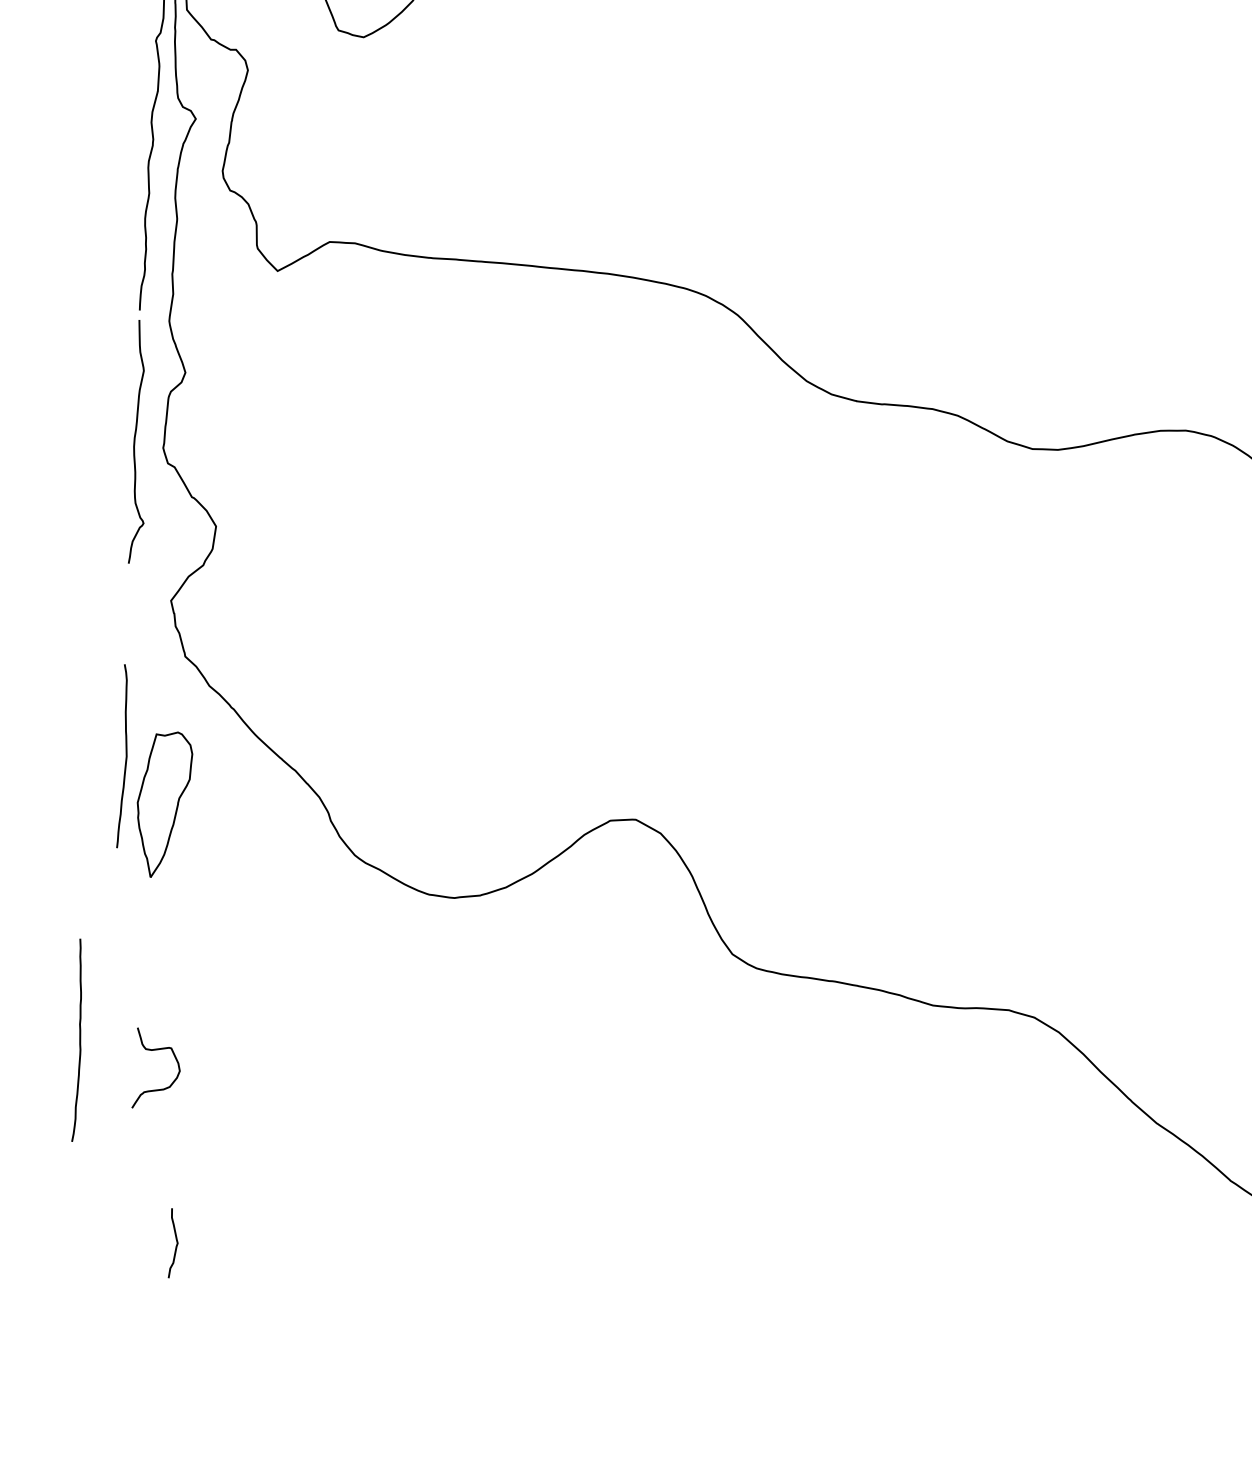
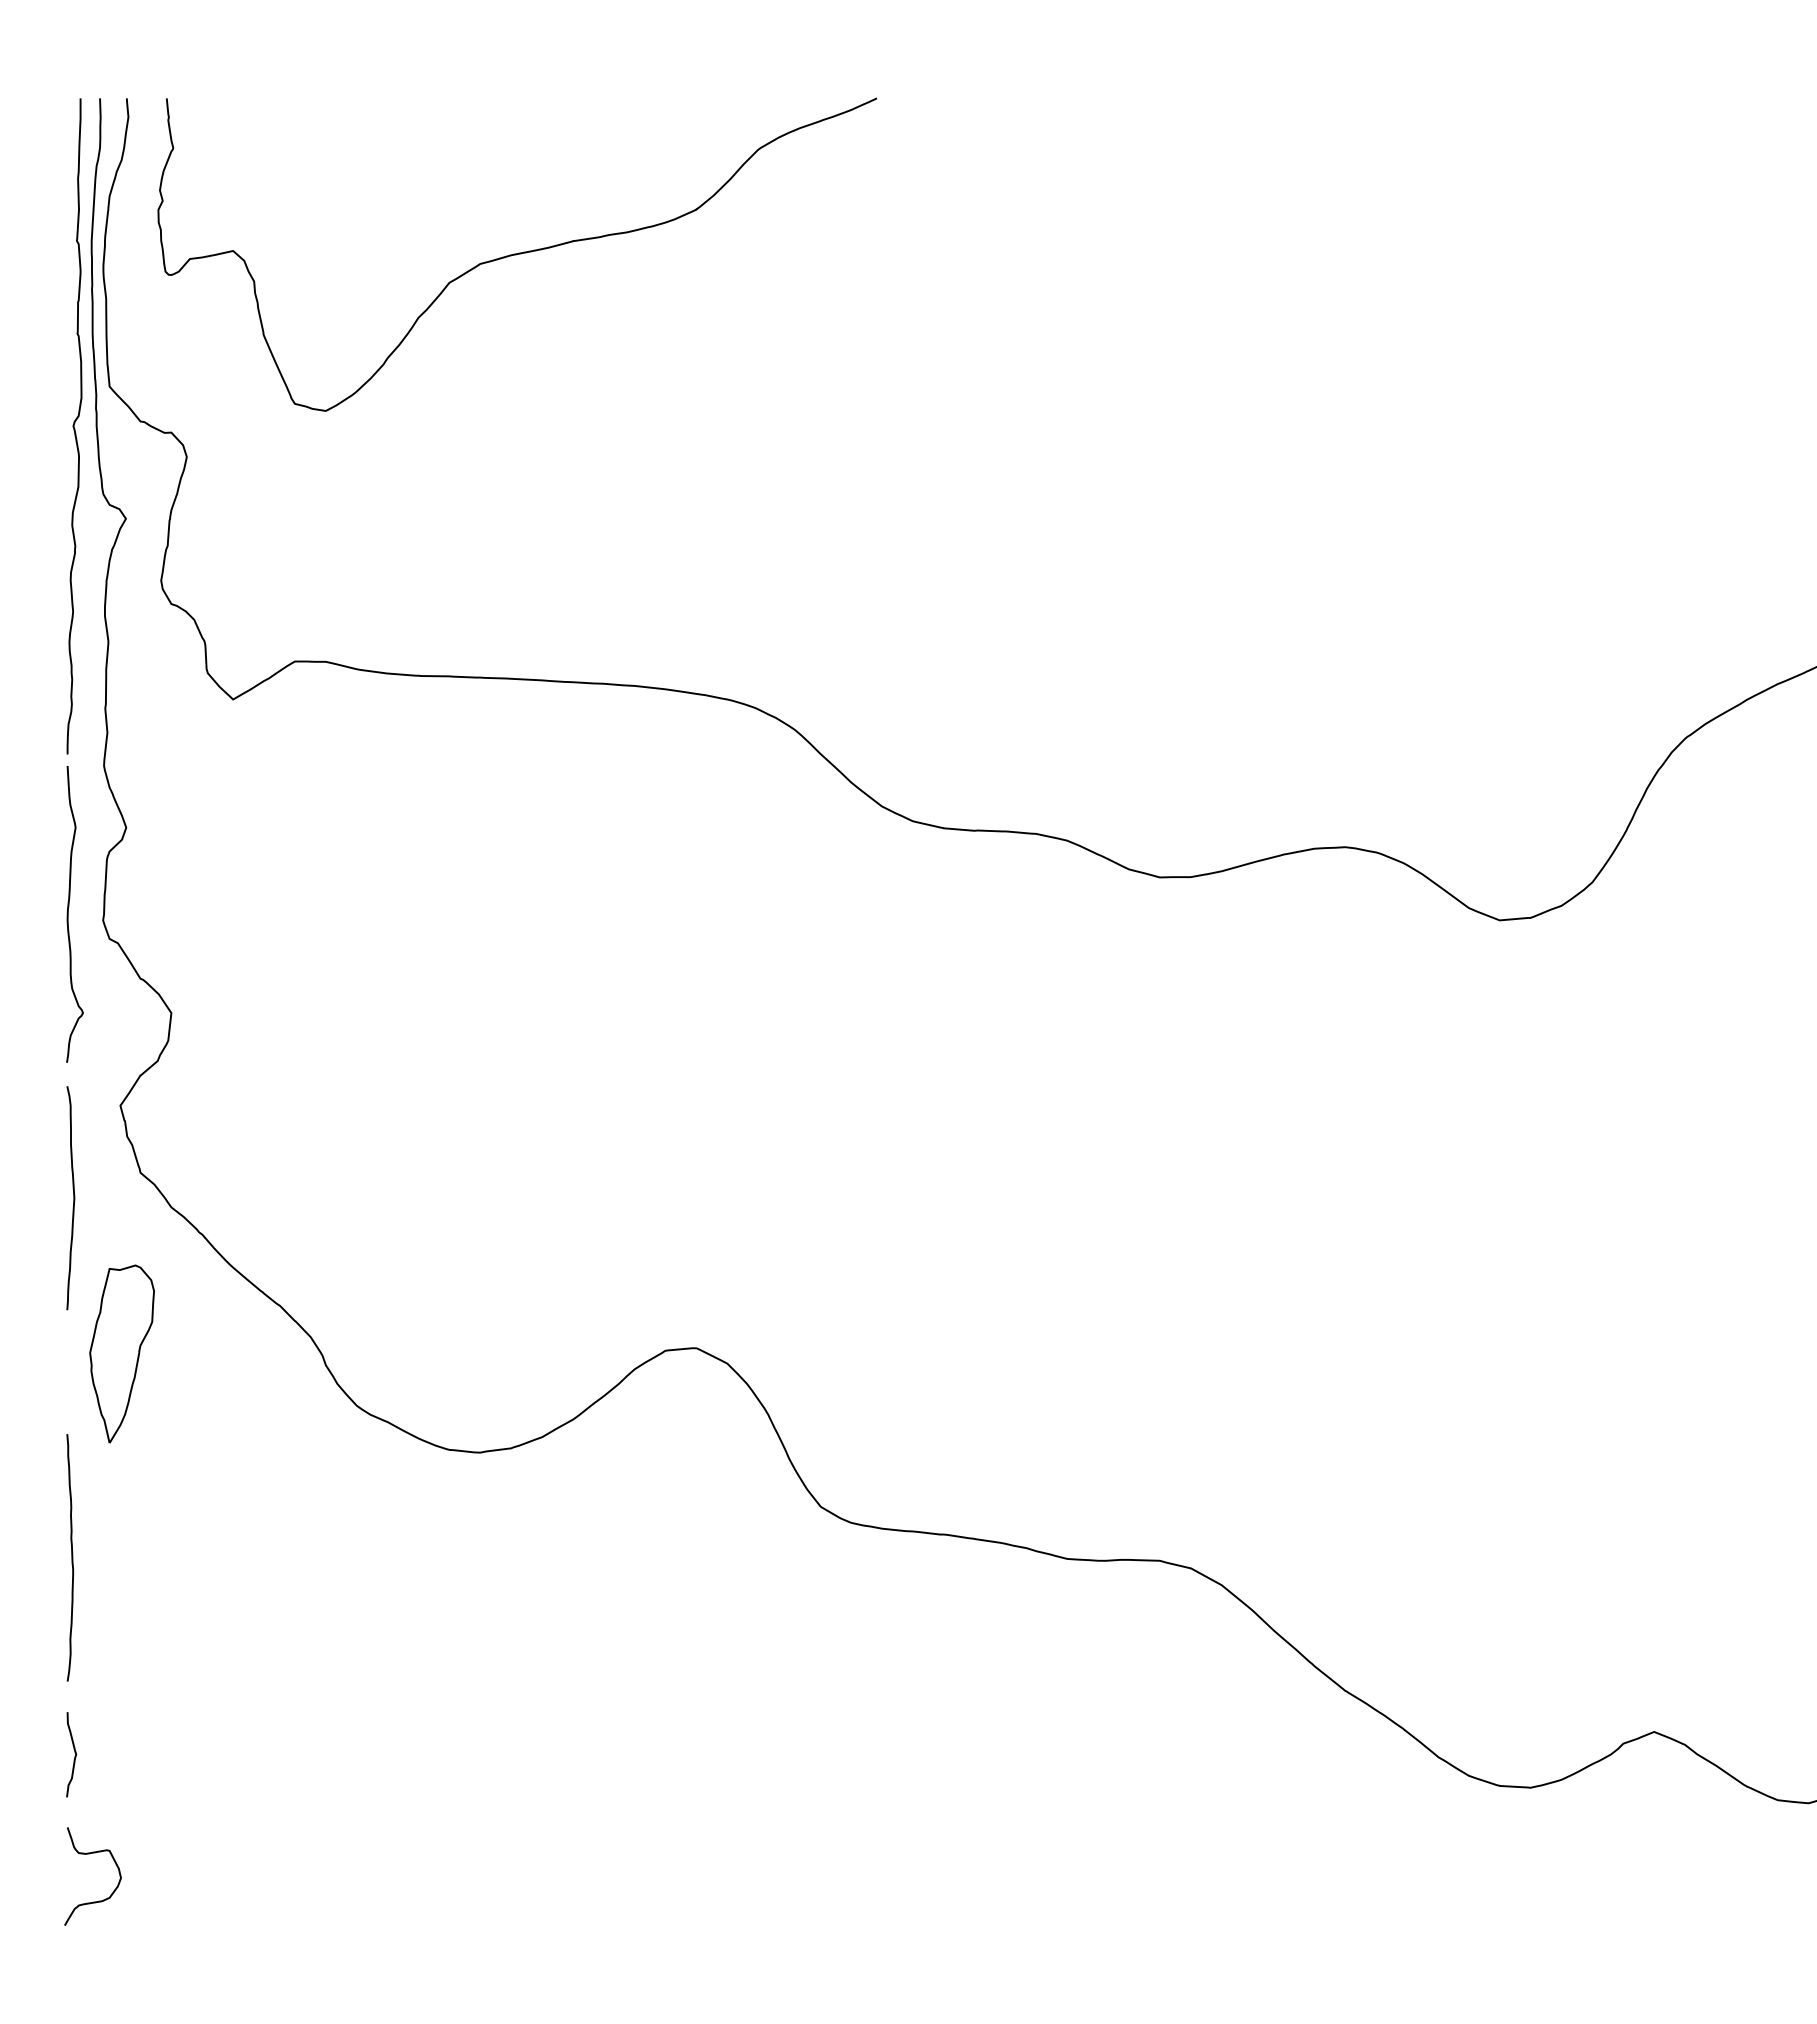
curve: (125, 756) -> (73, 1198), moved
curve: (79, 1040) -> (71, 1557), moved
curve: (154, 1050) -> (89, 1854), moved
curve: (176, 1241) -> (74, 1752), moved

